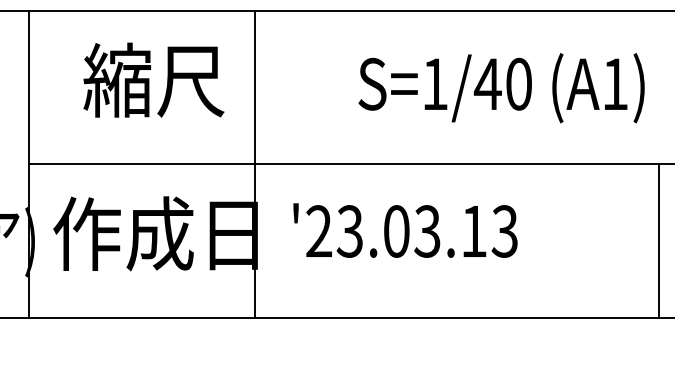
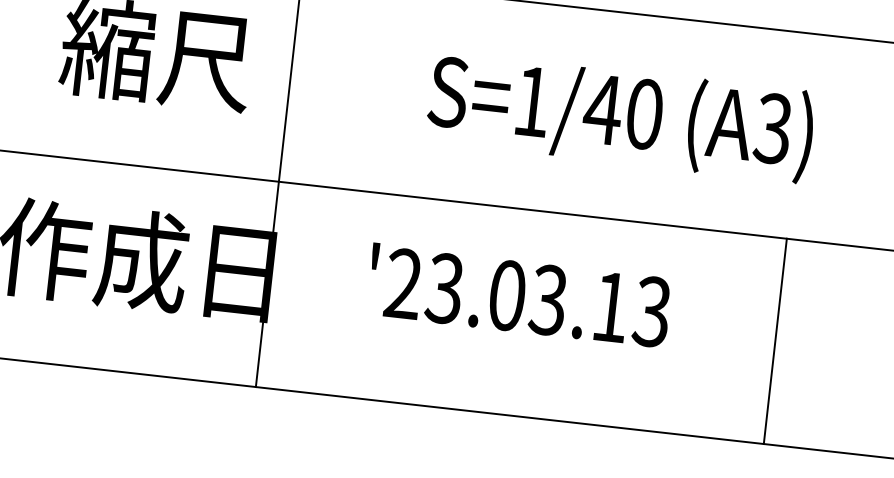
text: (614, 83) -> (772, 127), (A1) -> (A3)
text: (405, 230) -> (519, 295), moved
line: (659, 240) -> (775, 340), moved

